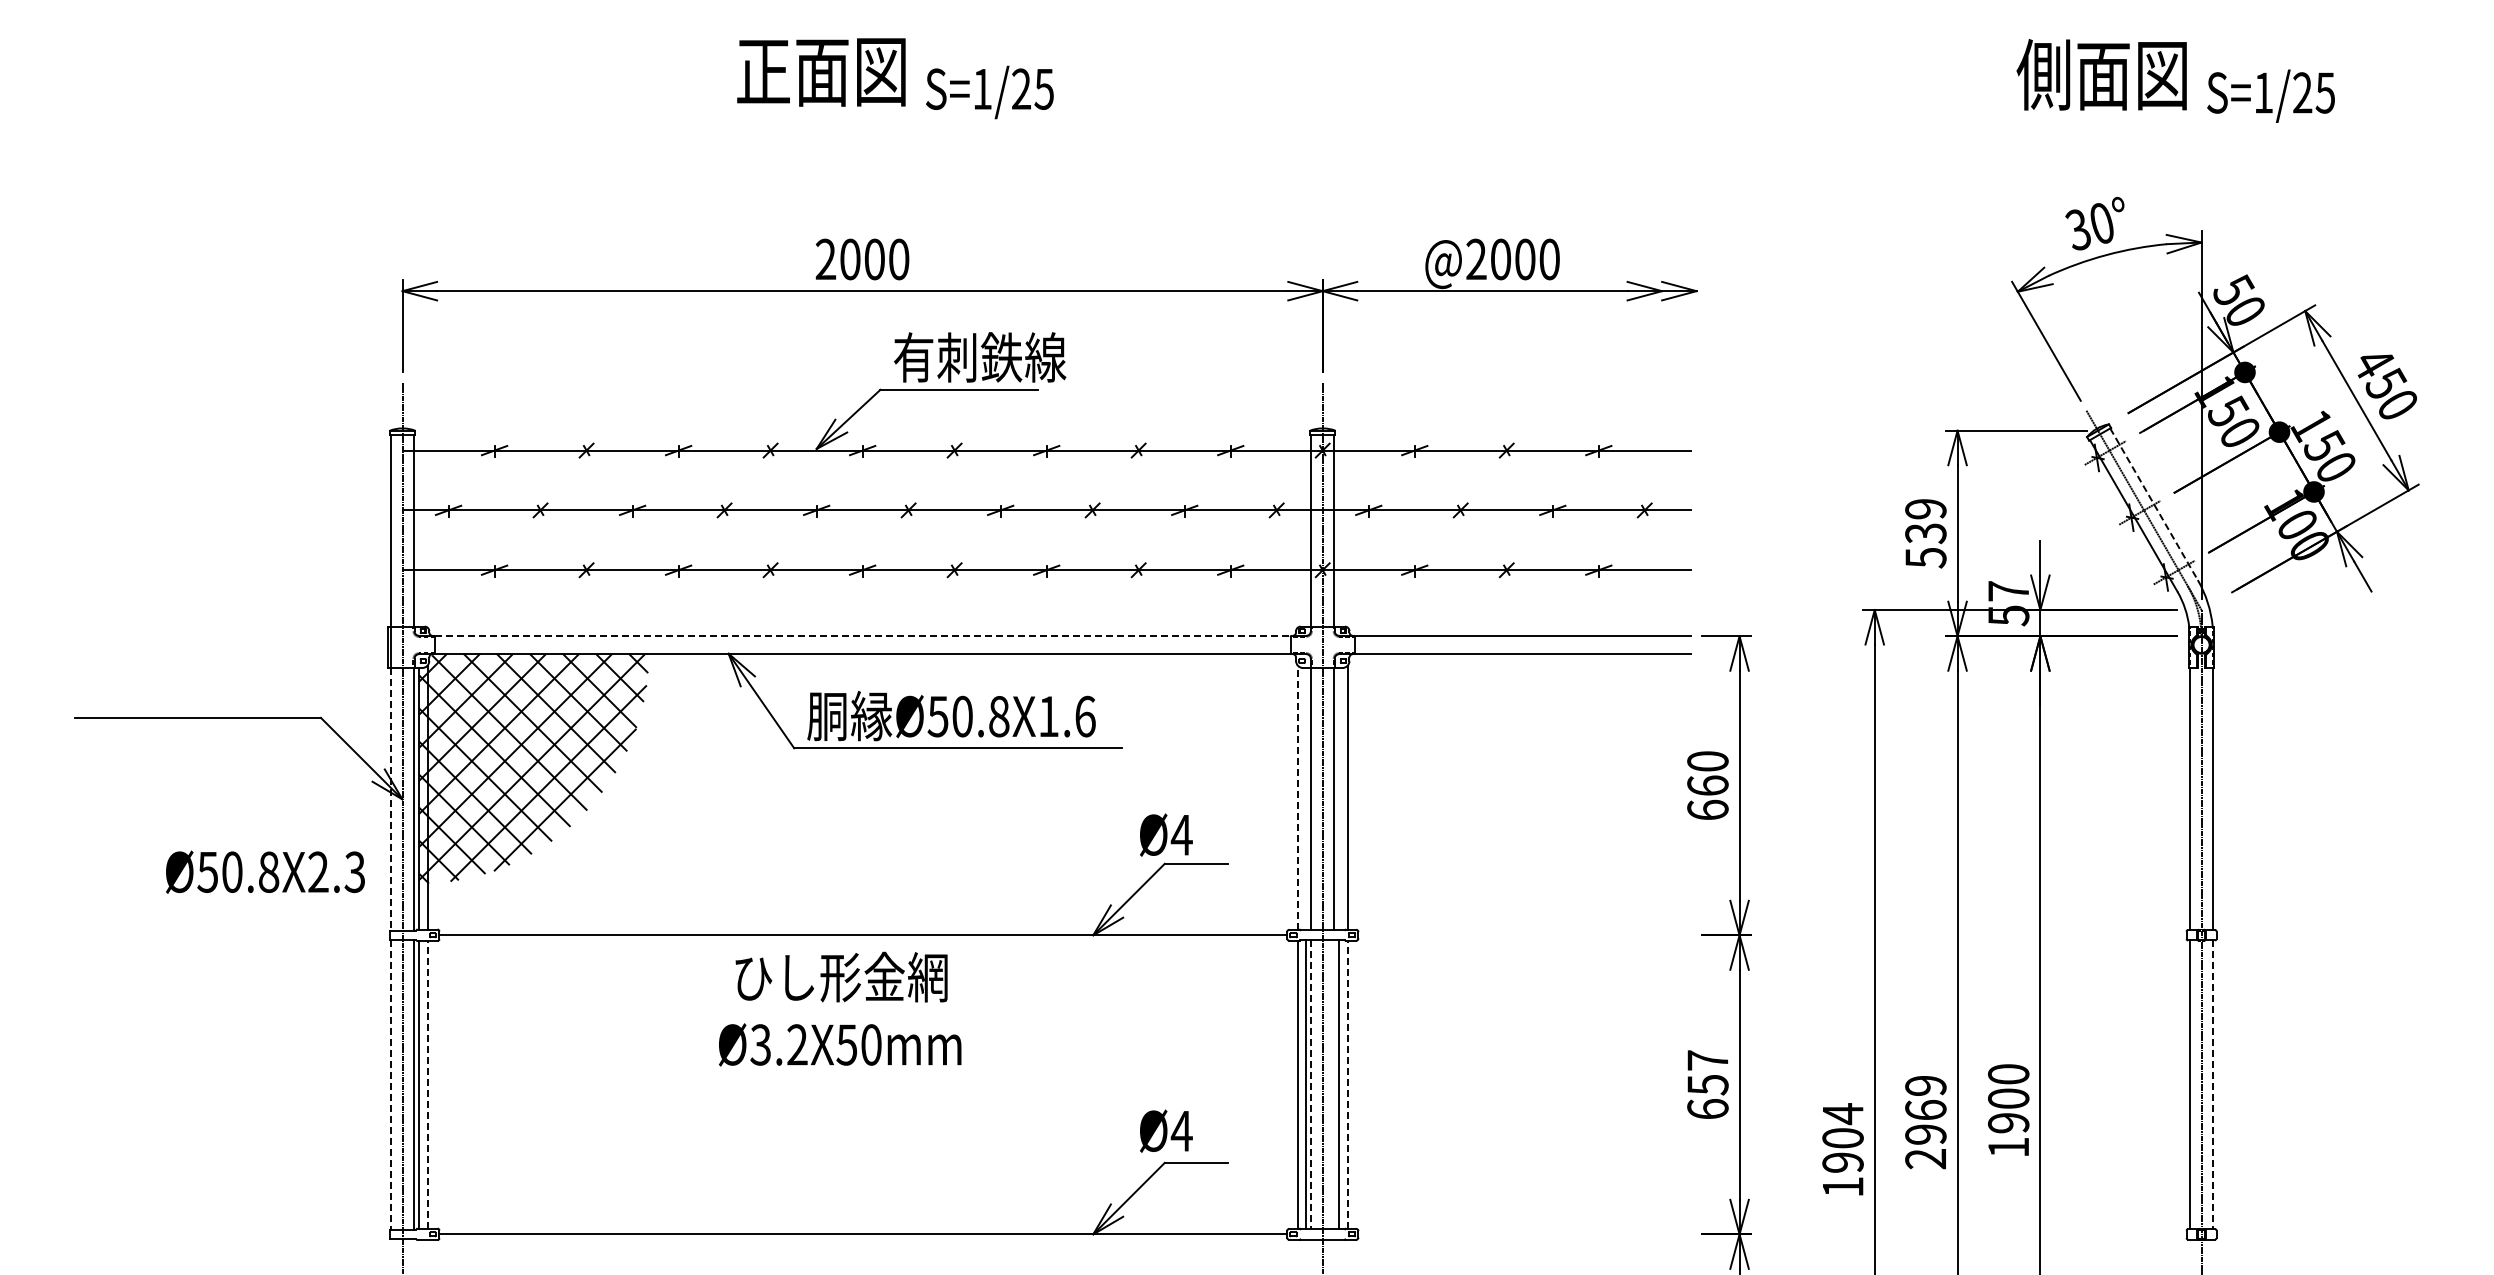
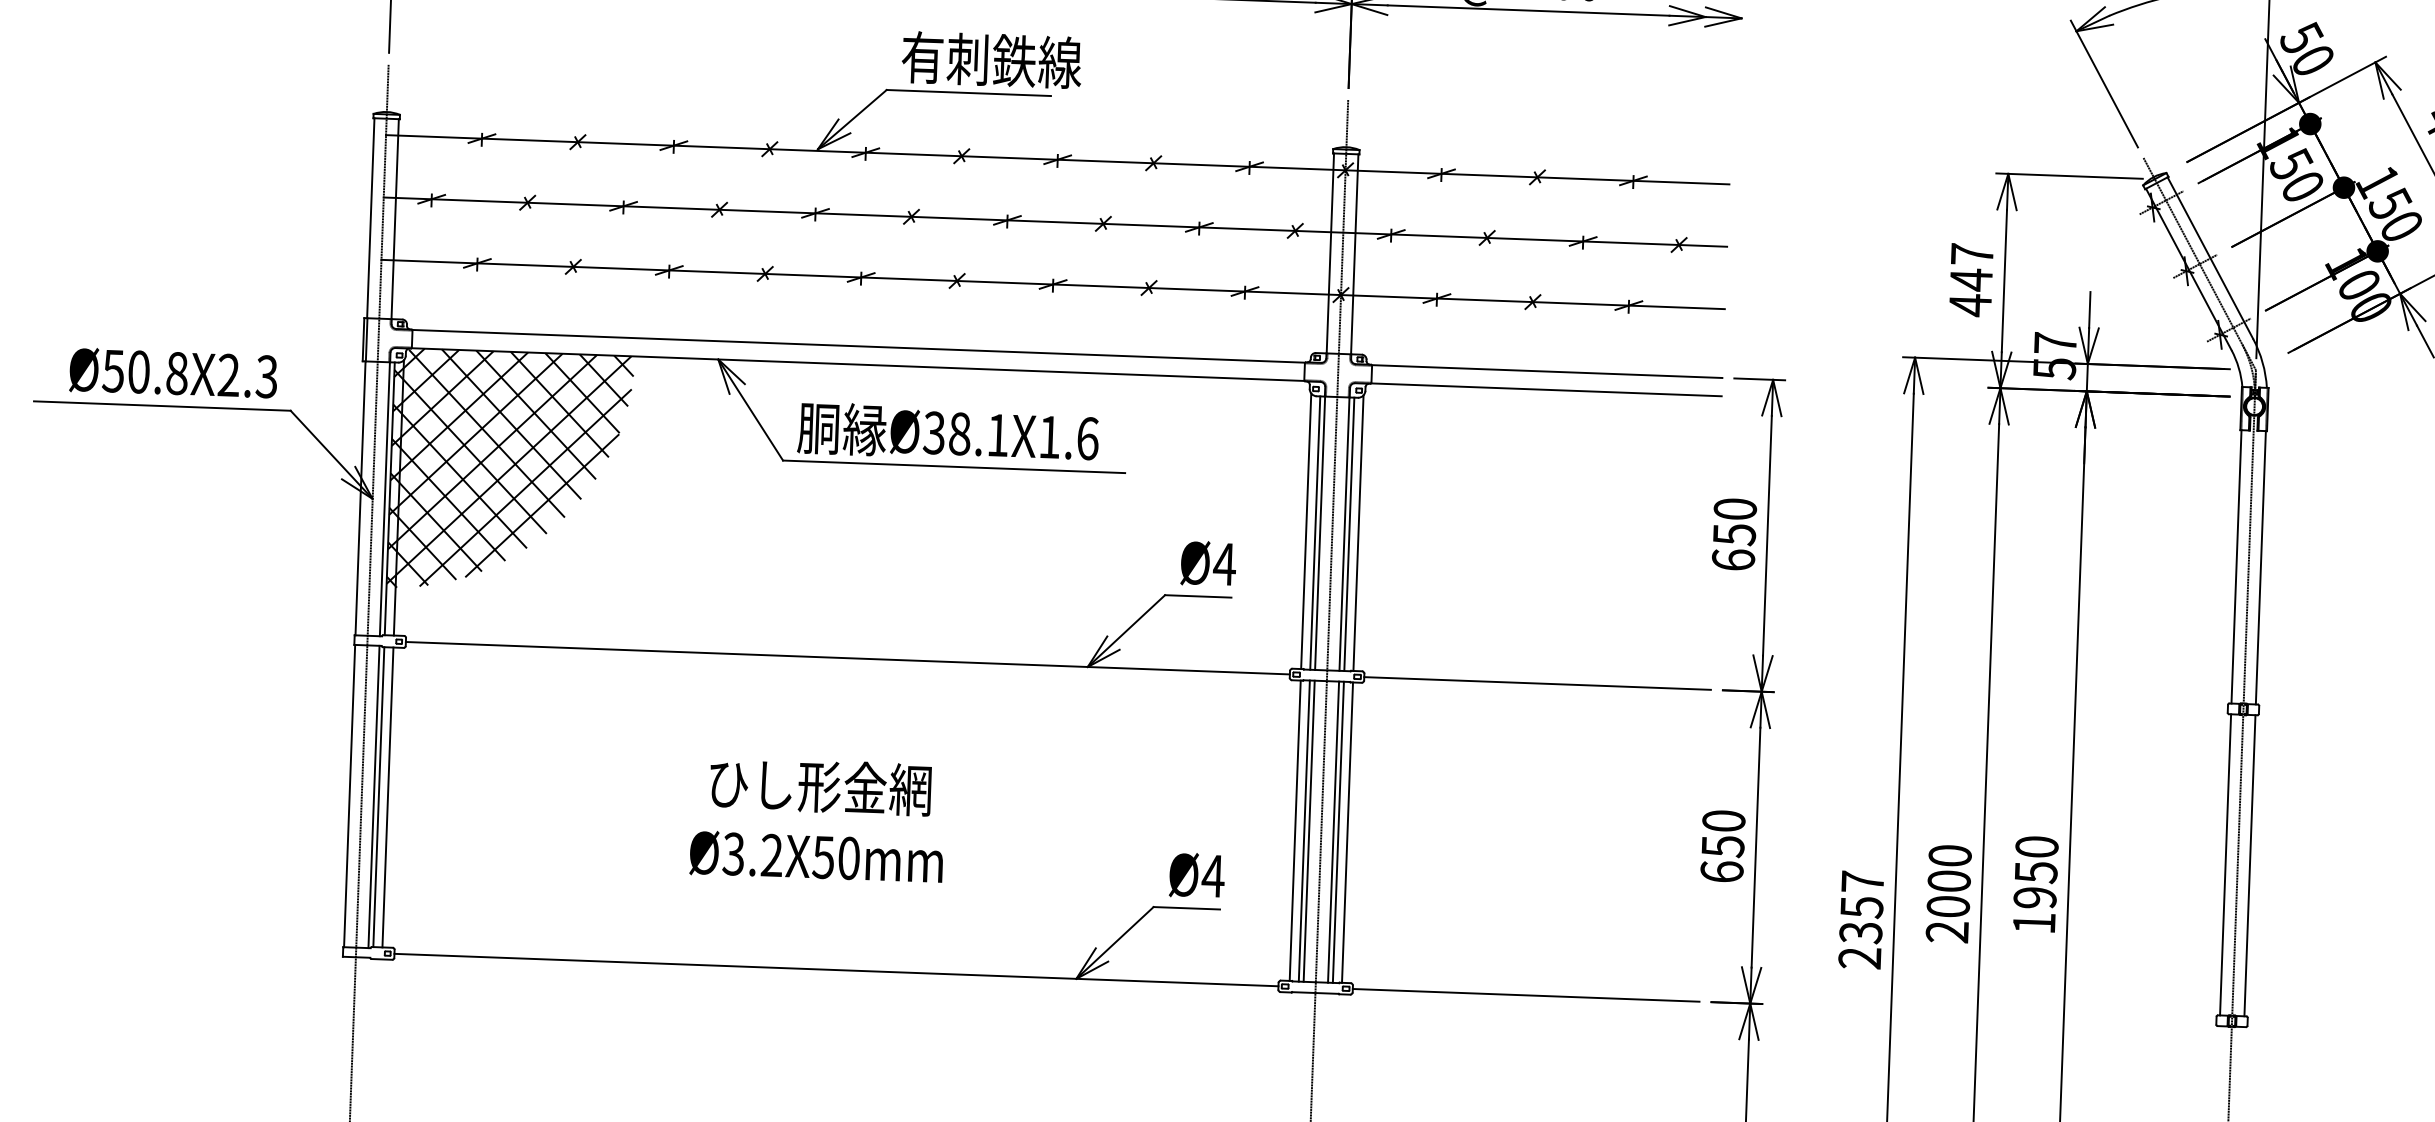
line: (2154, 504) -> (2210, 258), dashed -> solid
text: (1925, 534) -> (1970, 280), 539 -> 447
line: (862, 636) -> (858, 346), dashed -> solid
text: (968, 716) -> (966, 434), Ø50.8X1.6 -> Ø38.1X1.6
text: (1707, 785) -> (1733, 534), 660 -> 650
line: (1297, 797) -> (1305, 531), dashed -> solid
line: (390, 799) -> (360, 498), dashed -> solid
line: (1306, 799) -> (1315, 533), added
line: (1339, 799) -> (1349, 534), added
text: (1166, 834) -> (1208, 563), moved
text: (265, 871) -> (173, 372), moved
line: (1524, 935) -> (1537, 683), added
text: (840, 1008) -> (818, 819), moved
text: (1707, 1060) -> (1723, 821), 657 -> 650
line: (390, 1084) -> (349, 795), dashed -> solid
line: (427, 1084) -> (387, 797), dashed -> solid
line: (1334, 1084) -> (1333, 831), added
line: (1347, 1084) -> (1347, 832), dashed -> solid
line: (1311, 1085) -> (1309, 831), dashed -> solid
line: (2213, 1085) -> (2250, 866), dashed -> solid
text: (2008, 1098) -> (2035, 872), 1900 -> 1950
text: (1925, 1109) -> (1948, 880), 2969 -> 2000
text: (1166, 1130) -> (1197, 874), moved
text: (1842, 1150) -> (1860, 920), 1904 -> 2357
line: (1524, 1234) -> (1525, 995), added

